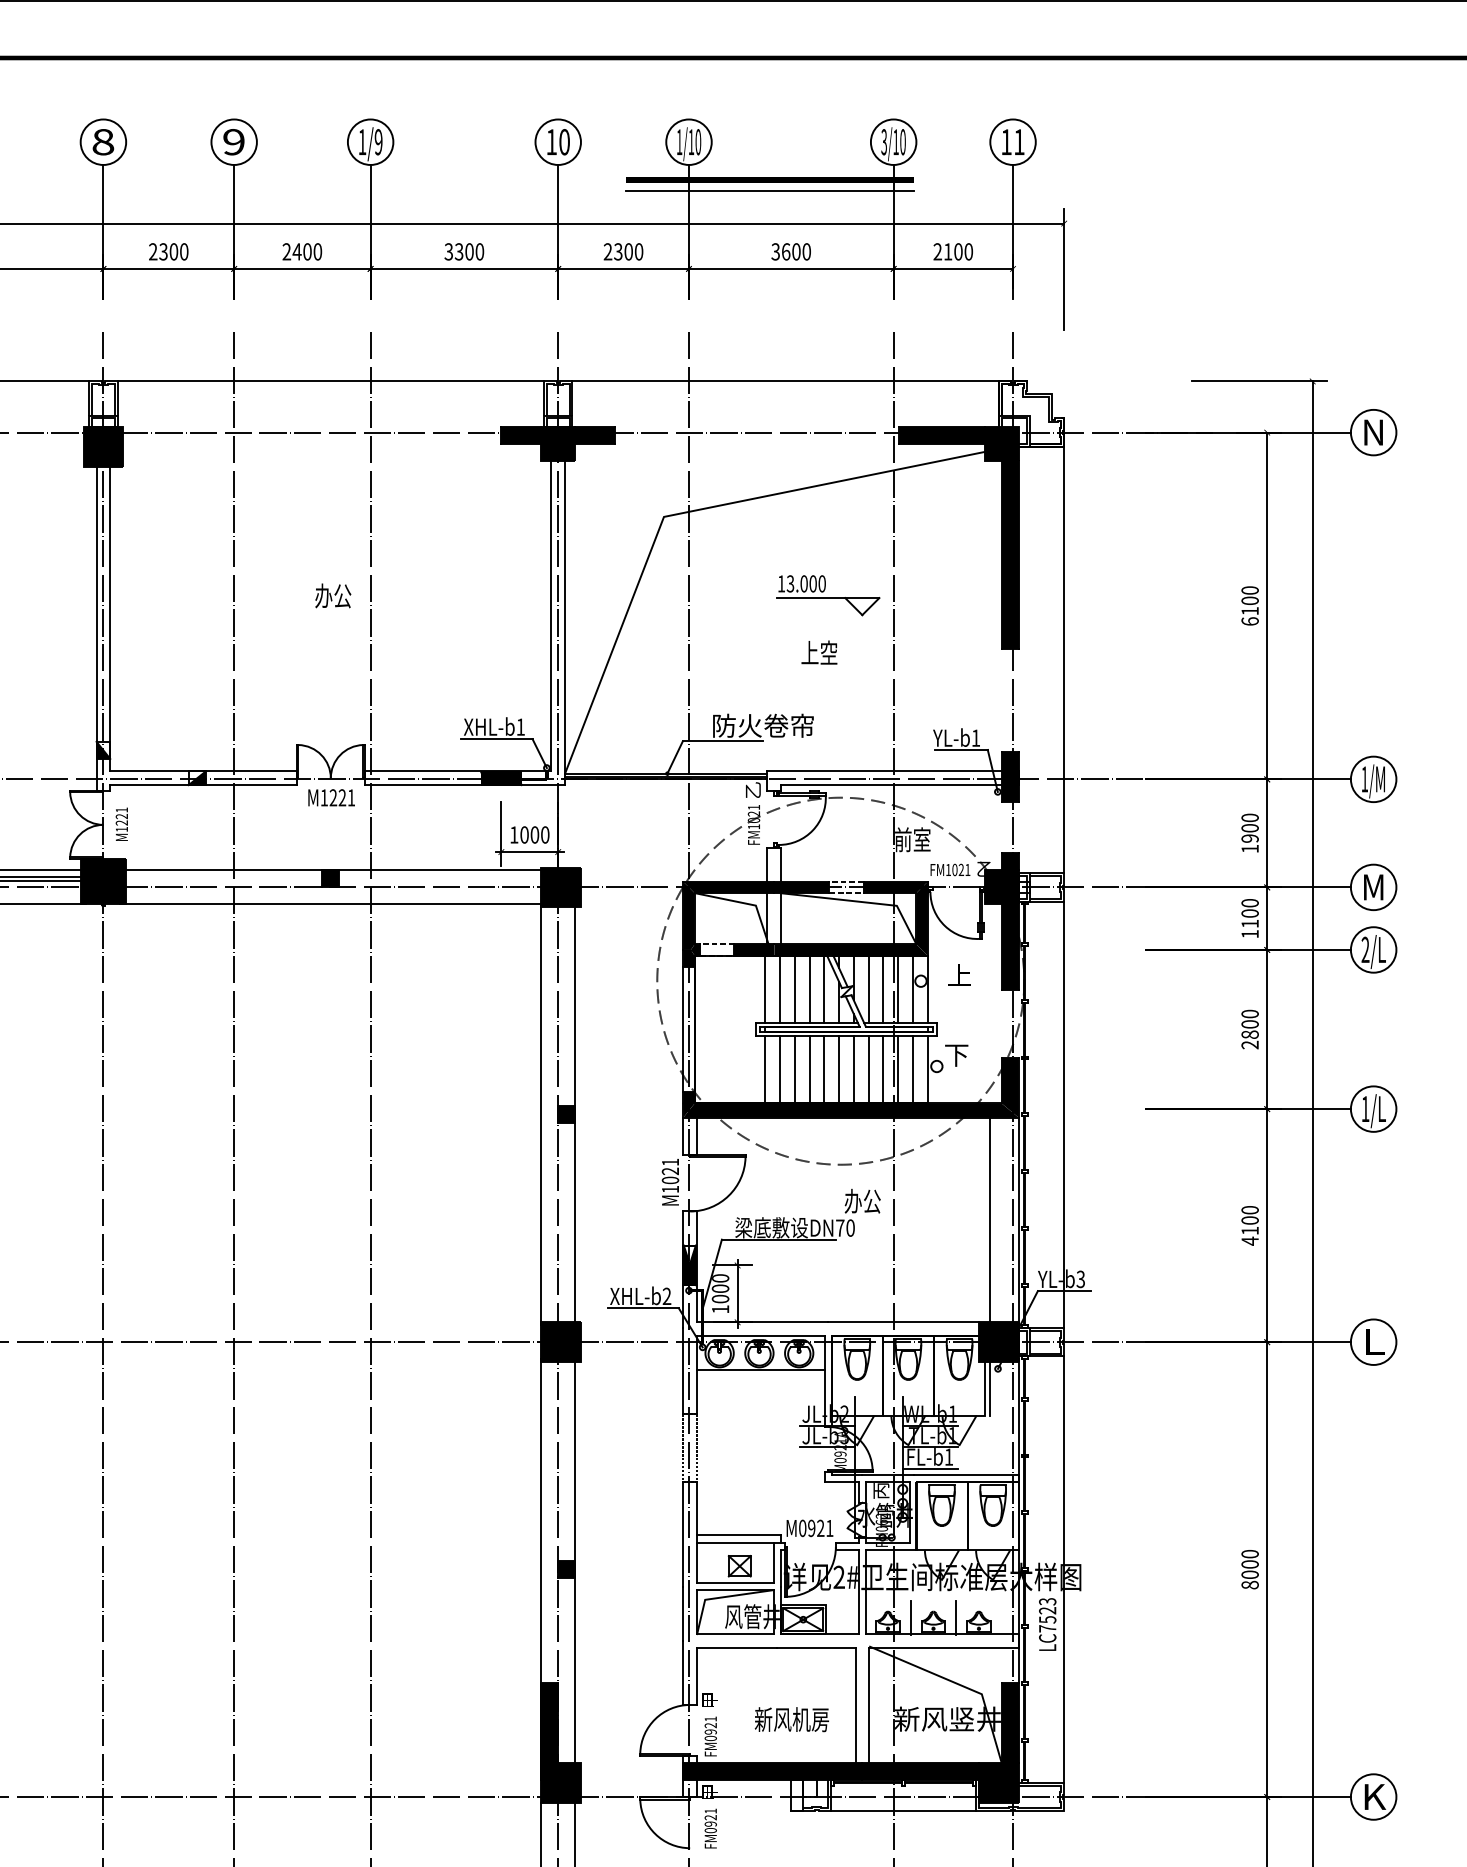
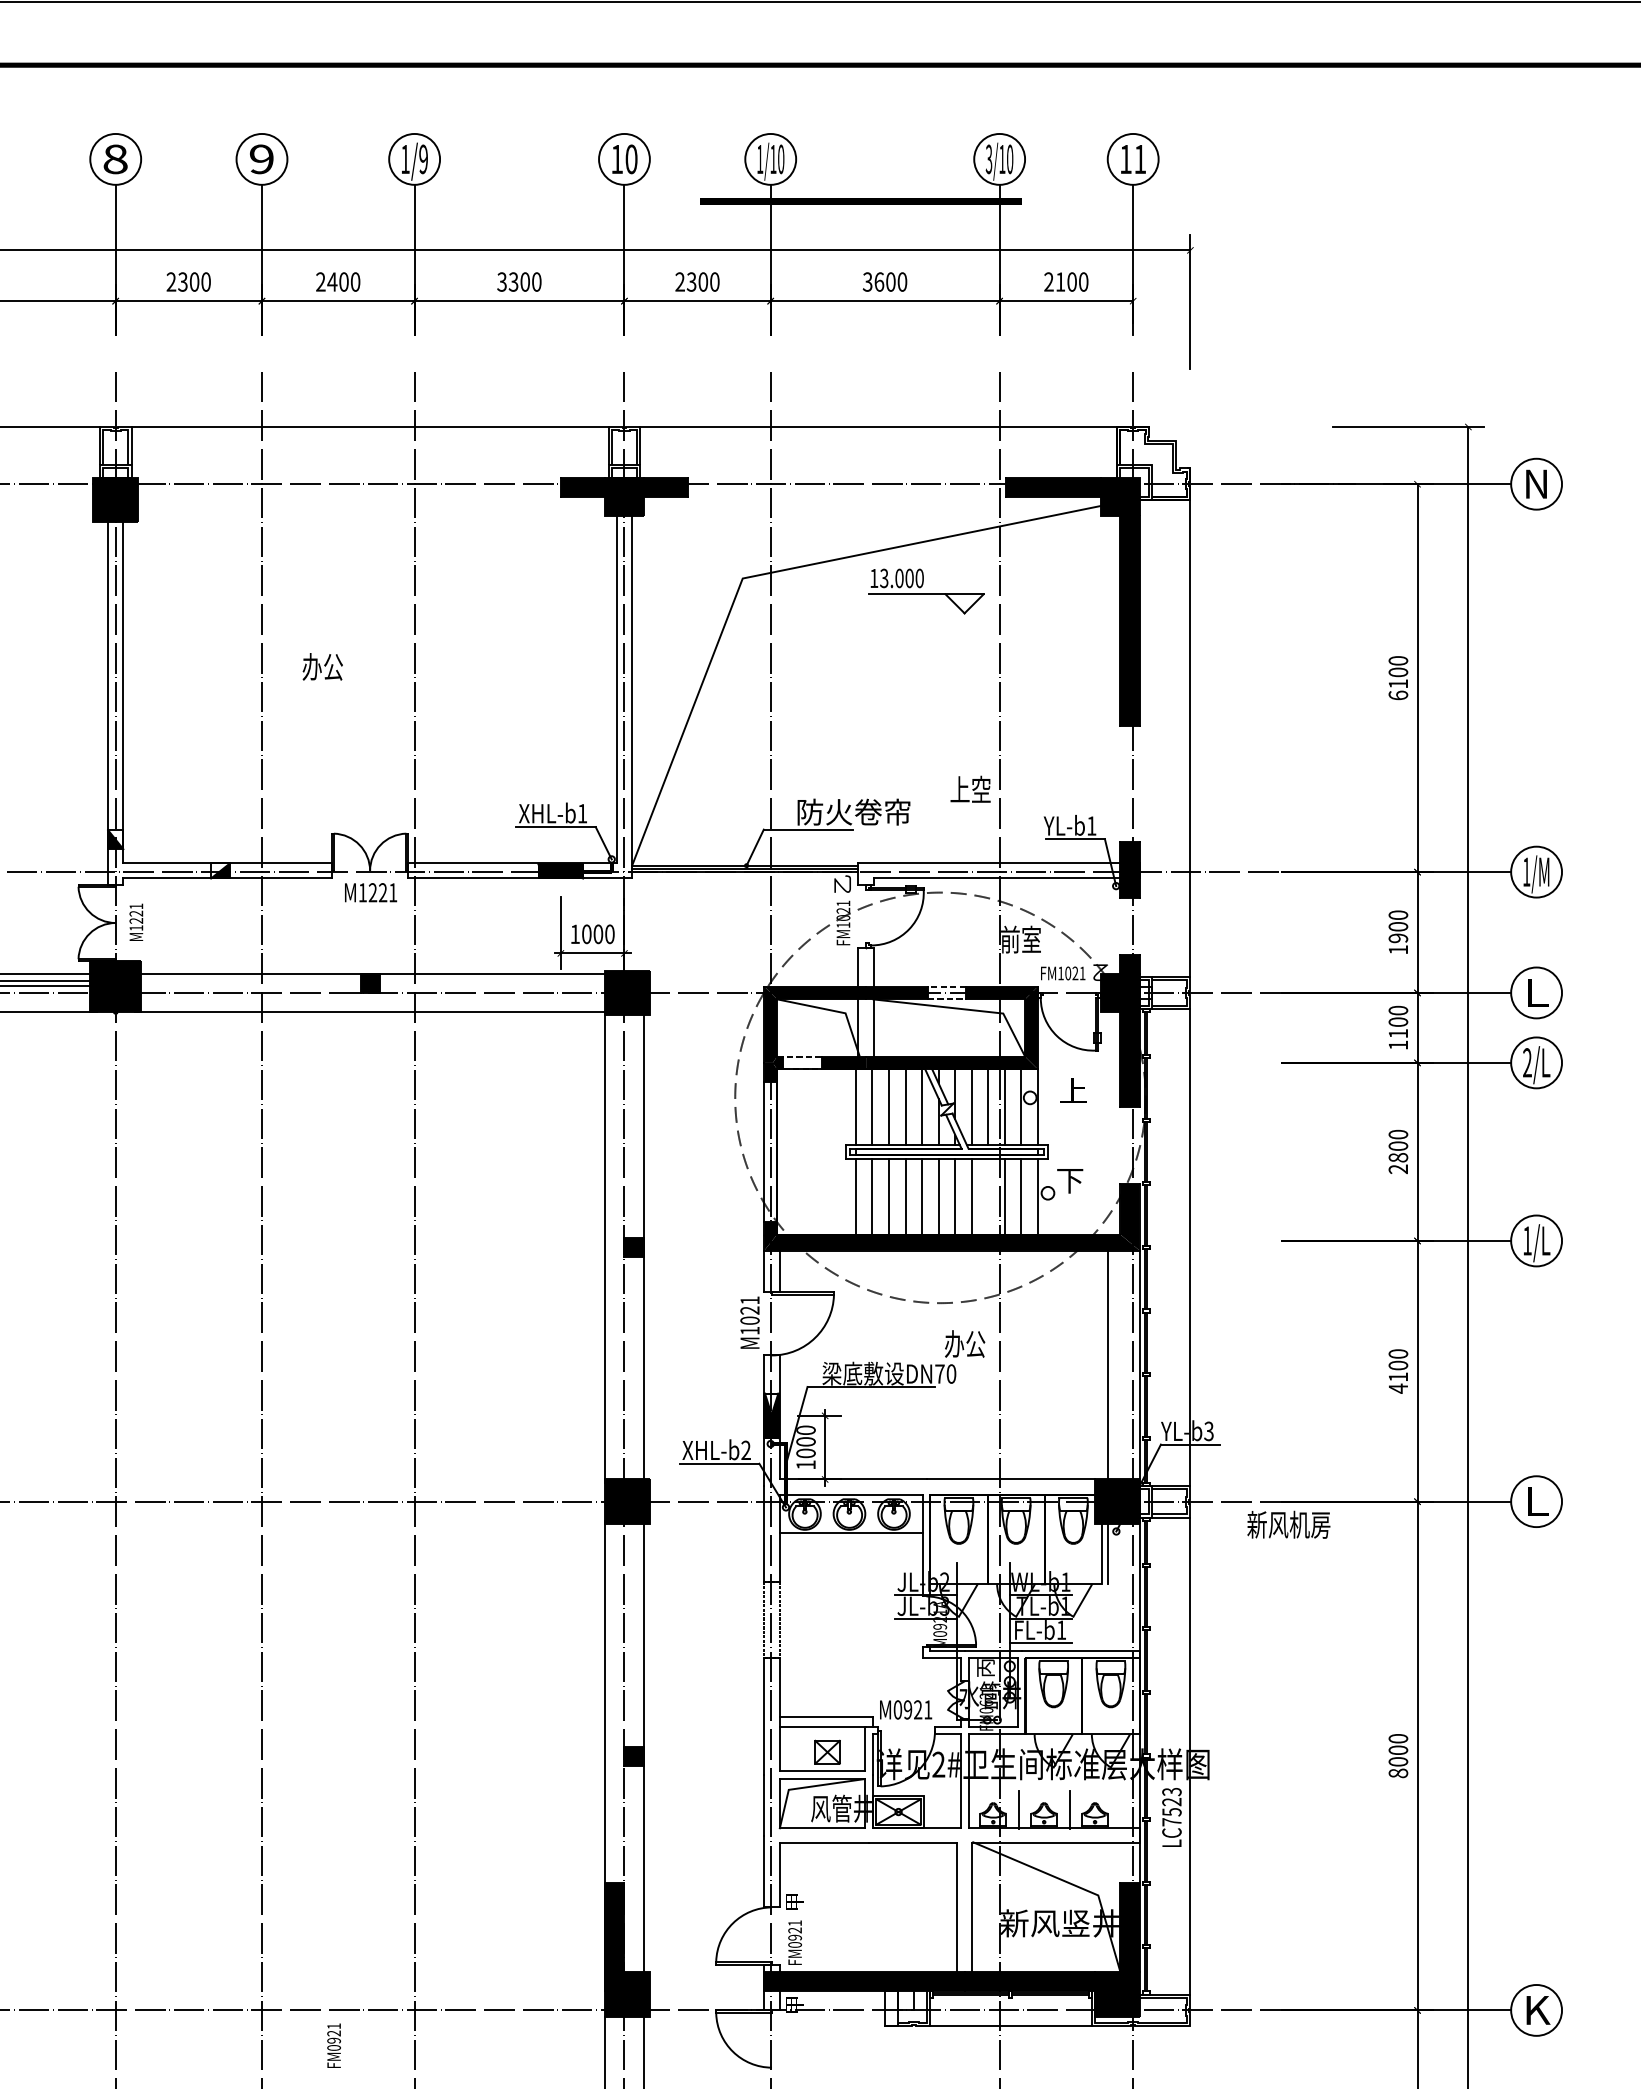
line: (770, 191) -> (861, 214), removed
text: (332, 595) -> (322, 666), moved
part: (828, 595) -> (926, 591), moved
text: (819, 651) -> (970, 788), moved
text: (1373, 887) -> (1536, 992), M -> L
line: (883, 1069) -> (988, 1196), removed
text: (791, 1719) -> (1288, 1524), moved
text: (710, 1828) -> (333, 2045), moved

